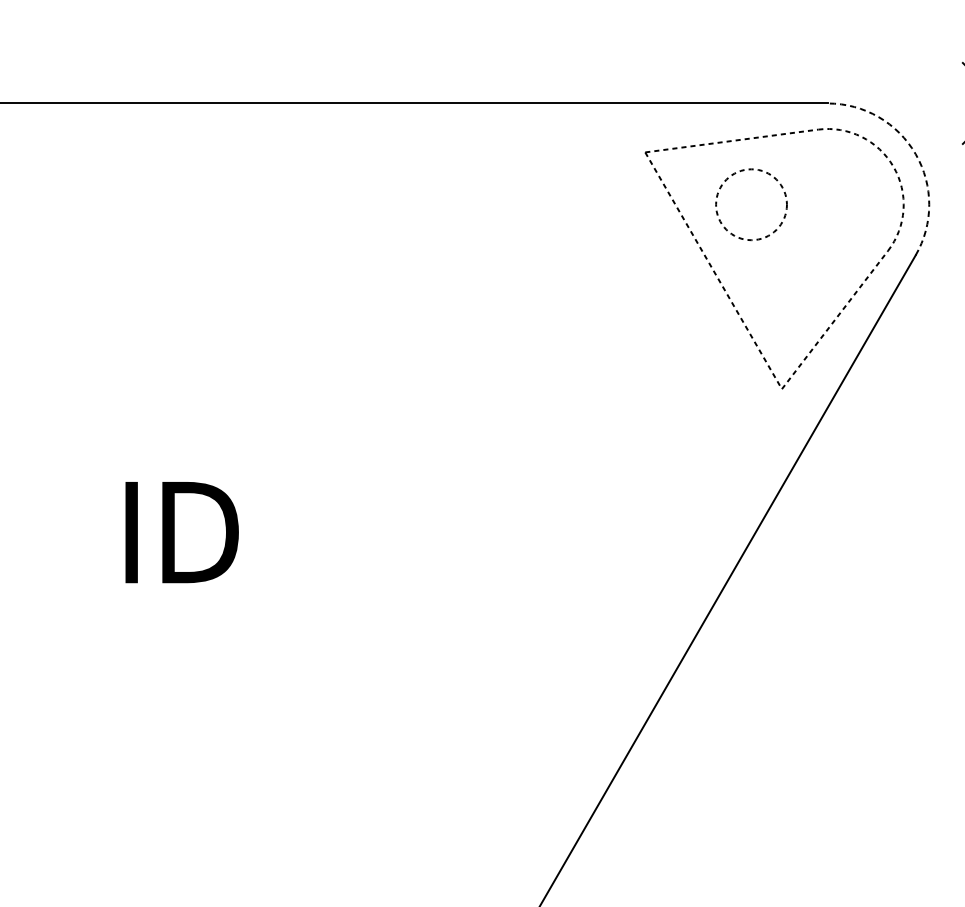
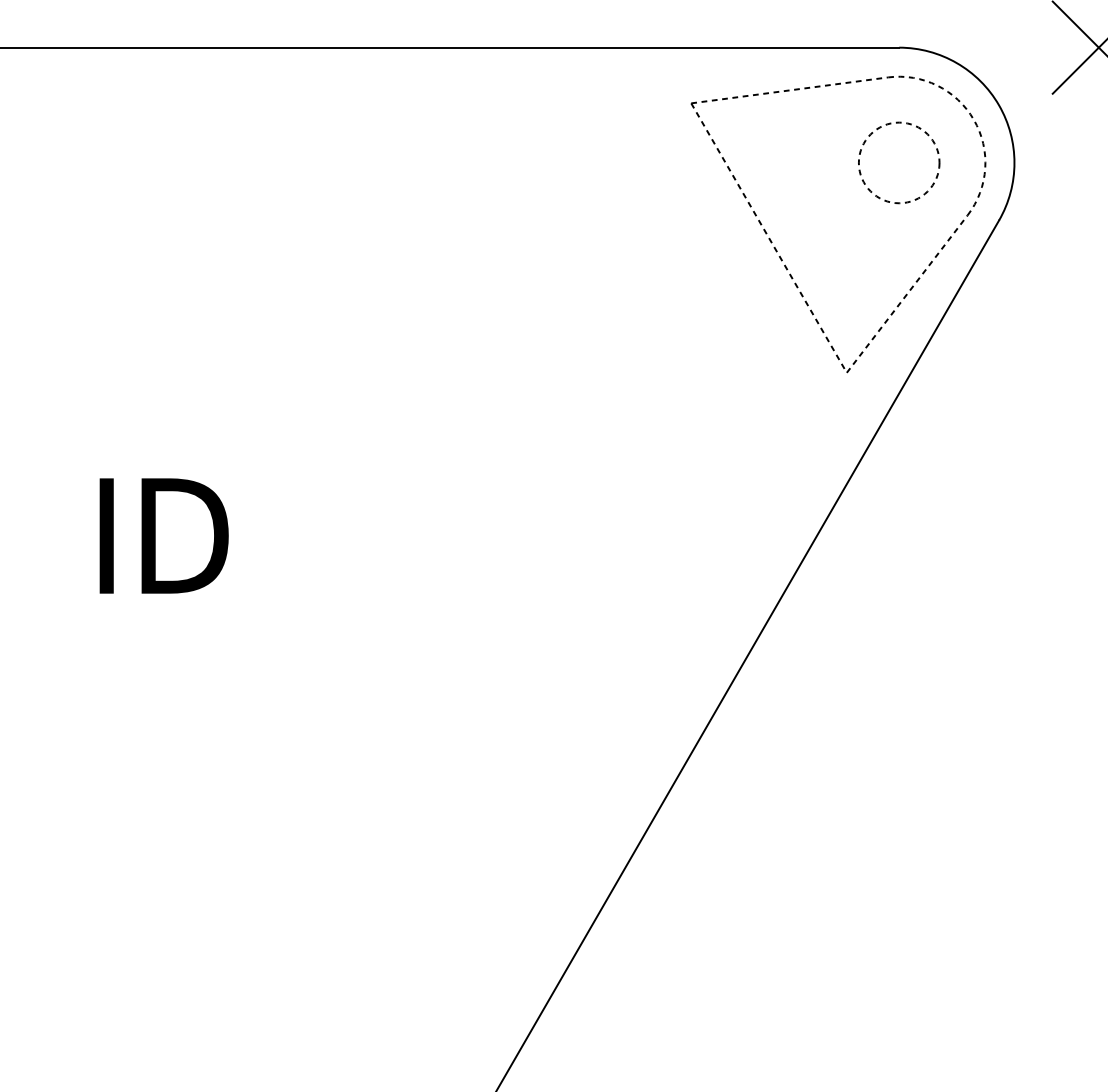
arc: (916, 154) -> (999, 105), dashed -> solid
circle: (751, 204) -> (899, 162), moved

